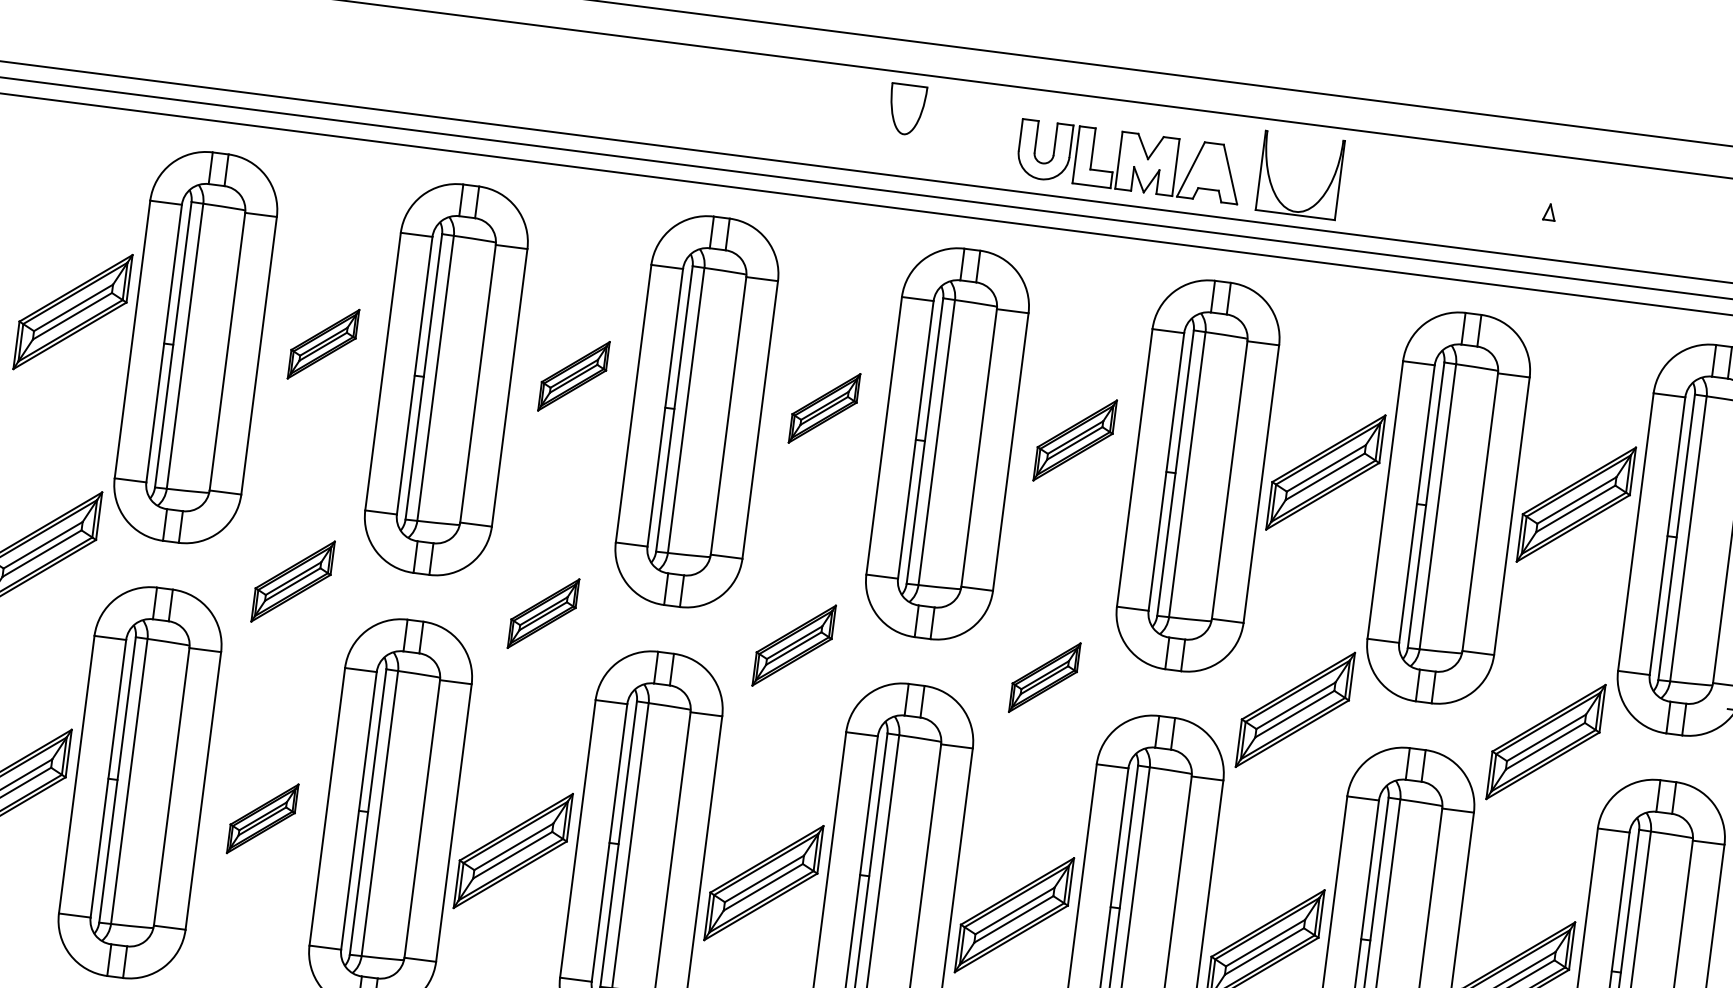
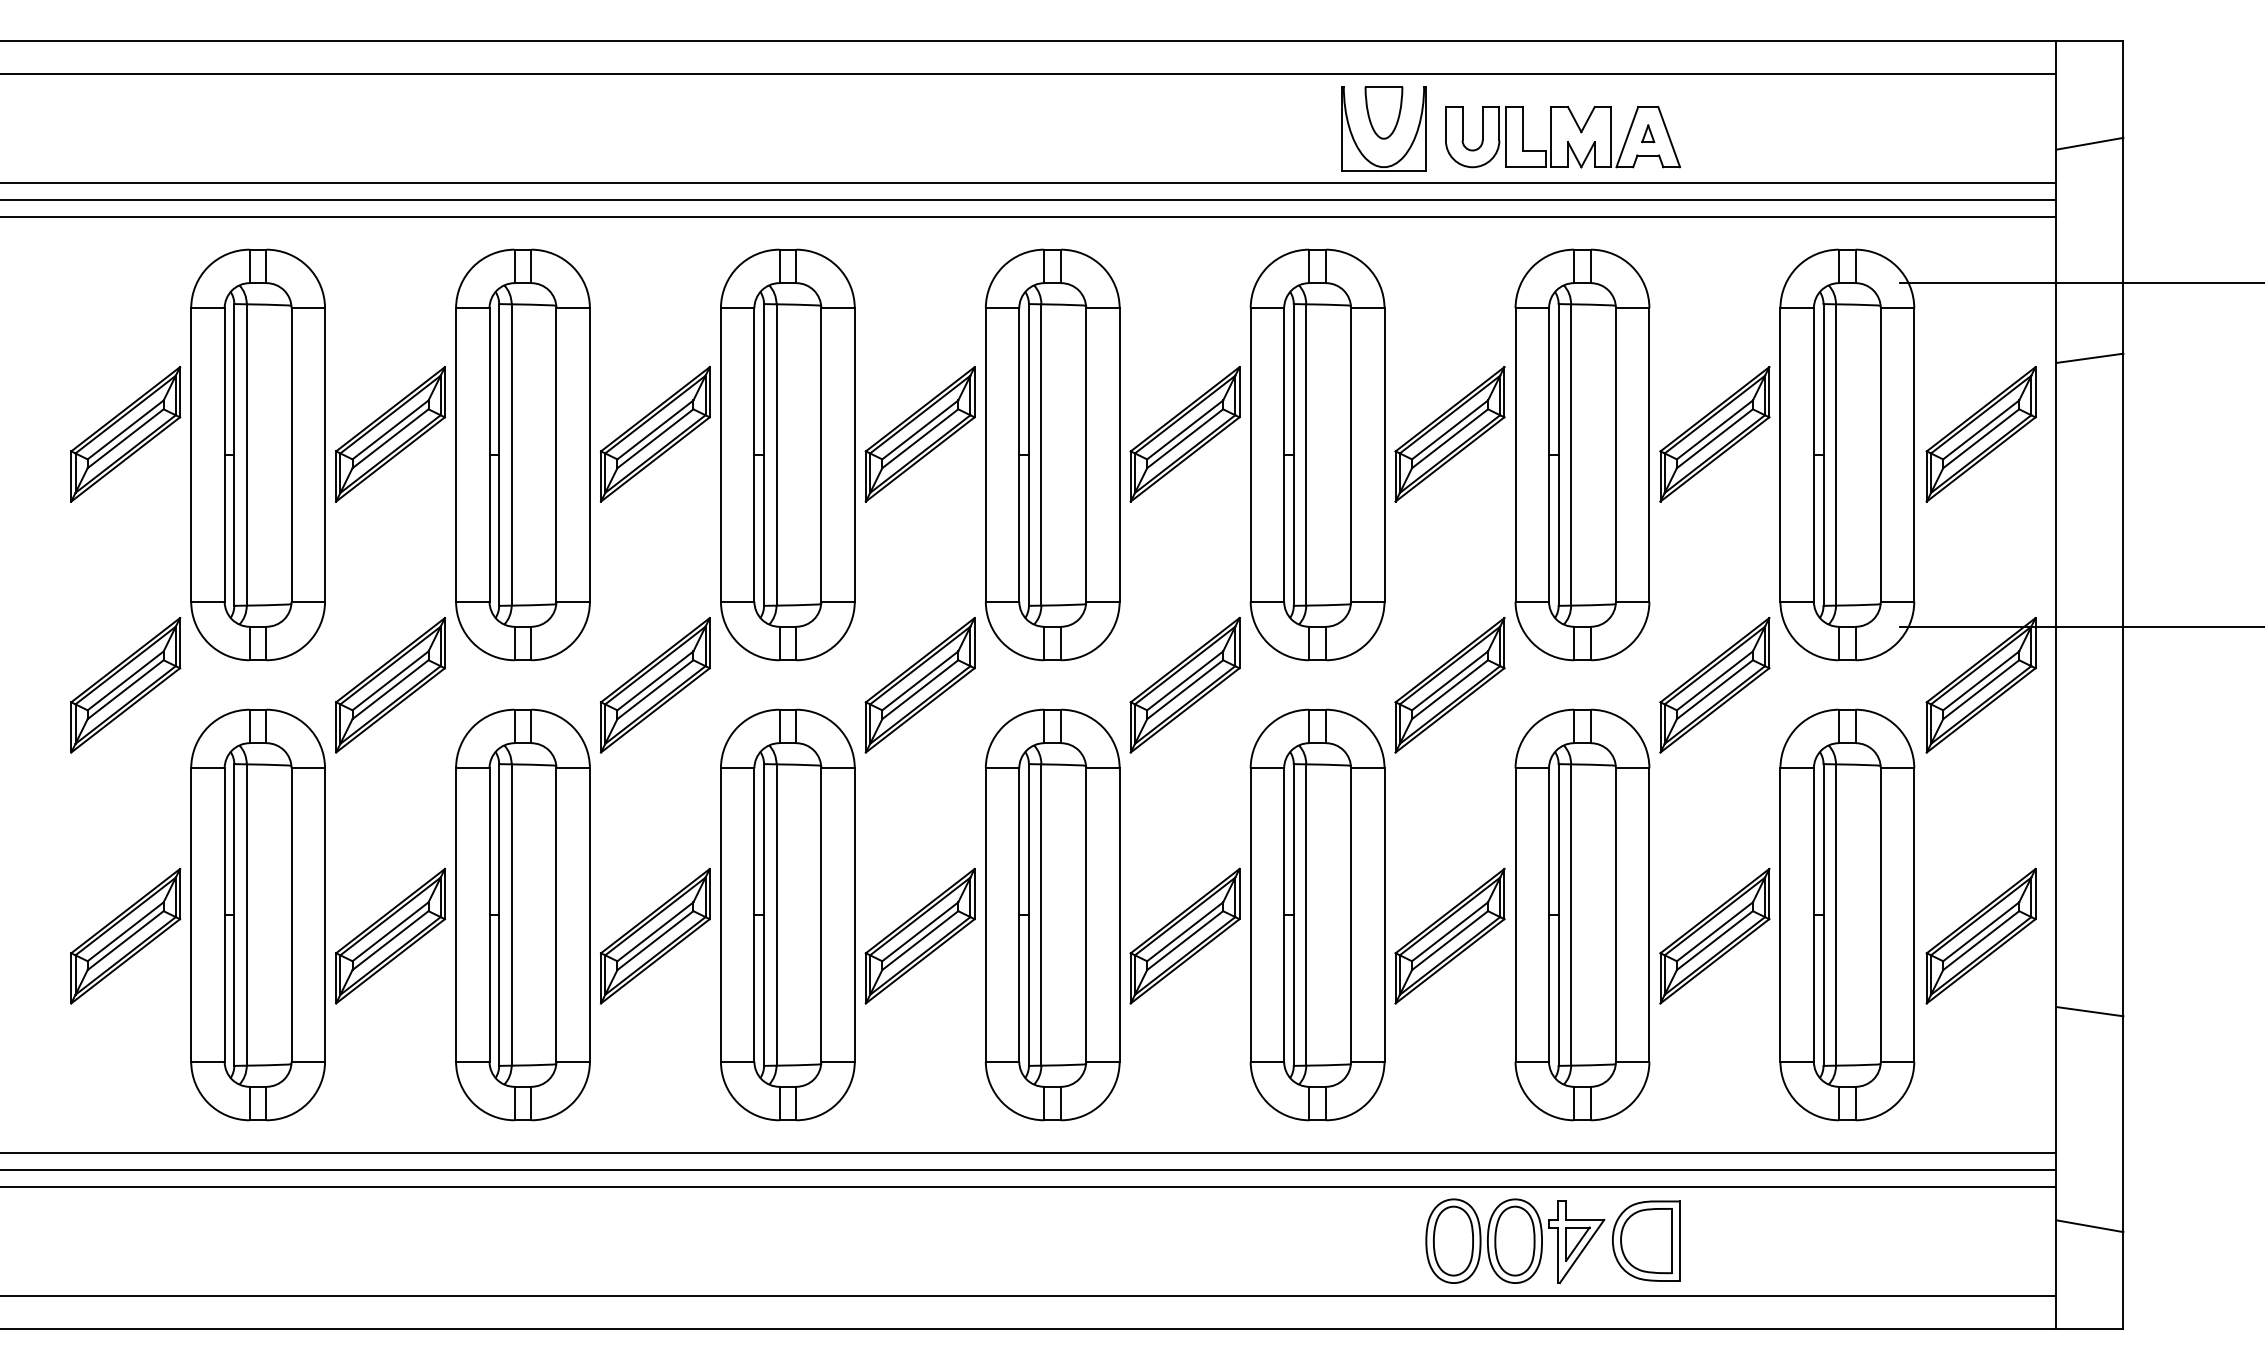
part: (906, 109) -> (1383, 112), moved
part: (1130, 162) -> (1563, 137), moved
part: (323, 344) -> (390, 434), size x1.67
part: (573, 376) -> (654, 434), size x1.67
part: (823, 408) -> (919, 434), size x1.67
part: (1074, 440) -> (1184, 434), size x1.43
part: (293, 581) -> (390, 685), size x1.43
part: (542, 613) -> (654, 685), size x1.67
part: (793, 644) -> (919, 684), size x1.43
part: (1044, 677) -> (1184, 684), size x1.67
part: (262, 818) -> (390, 935), size x1.67

